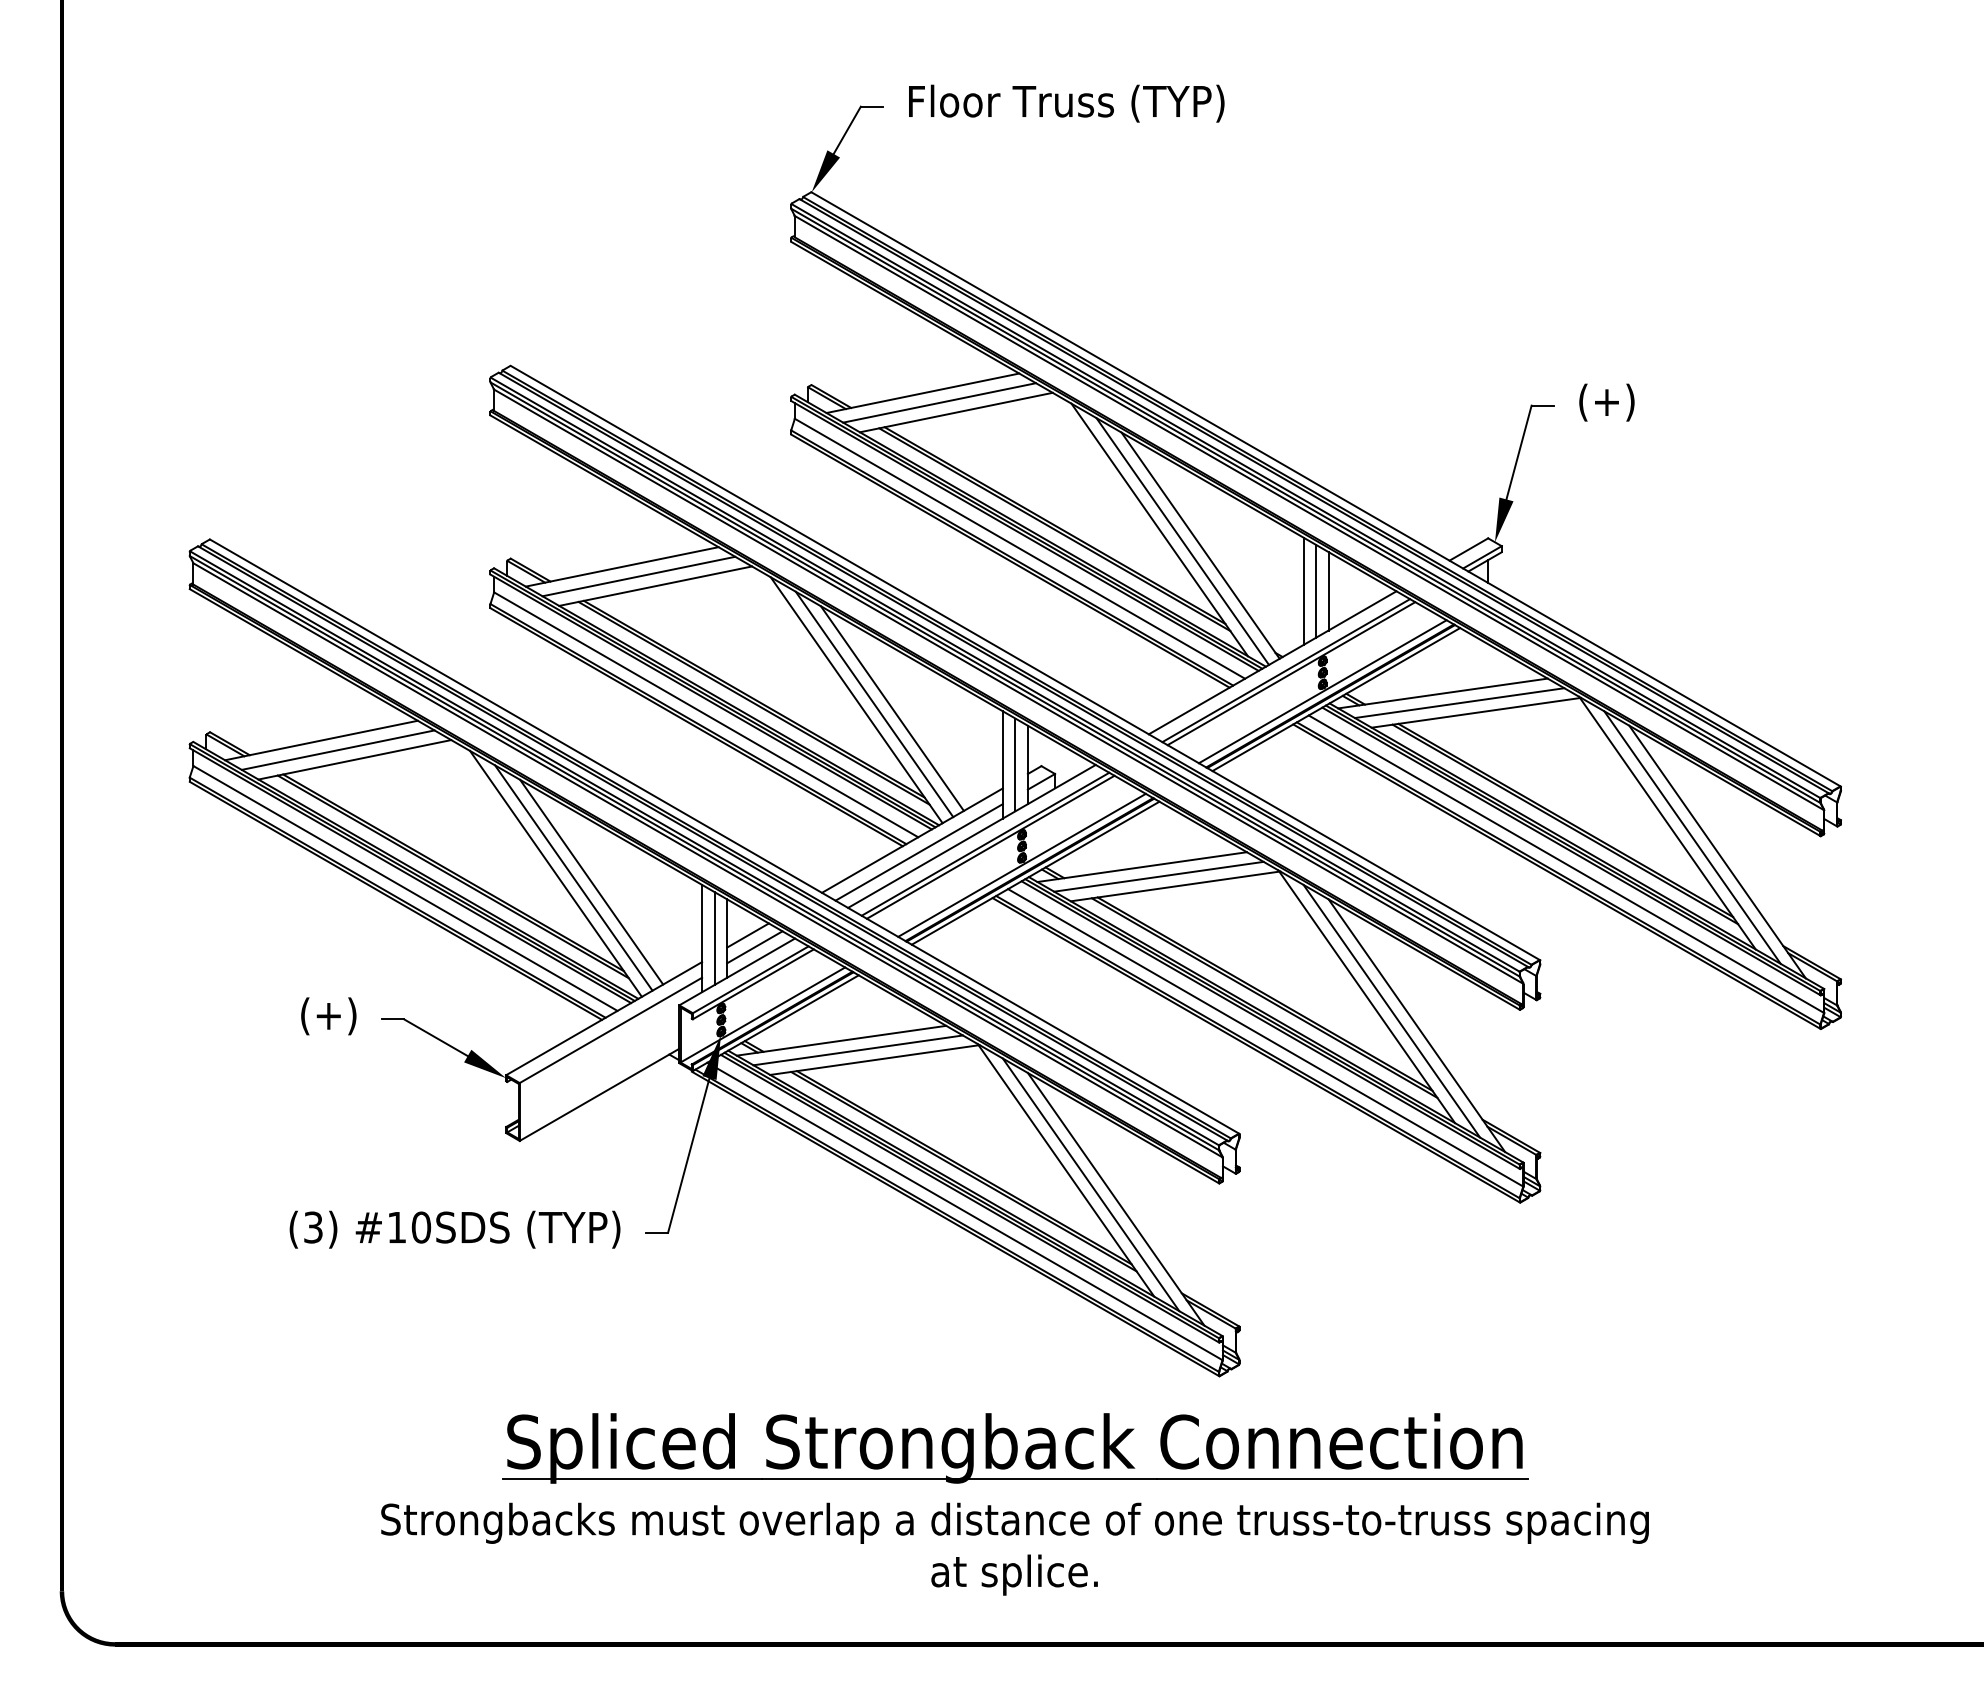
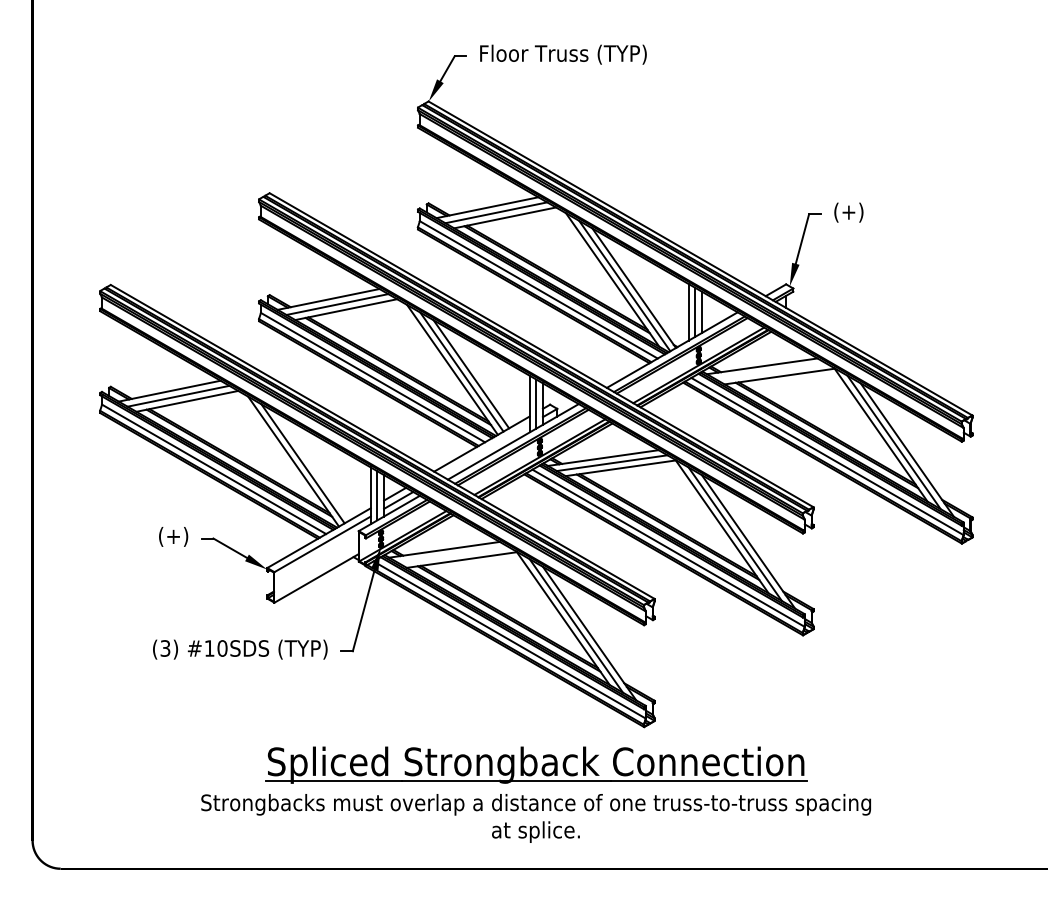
line: (1458, 703) -> (770, 371), removed
line: (919, 850) -> (485, 449), removed
line: (591, 881) -> (312, 465), removed
line: (856, 1049) -> (452, 554), removed

